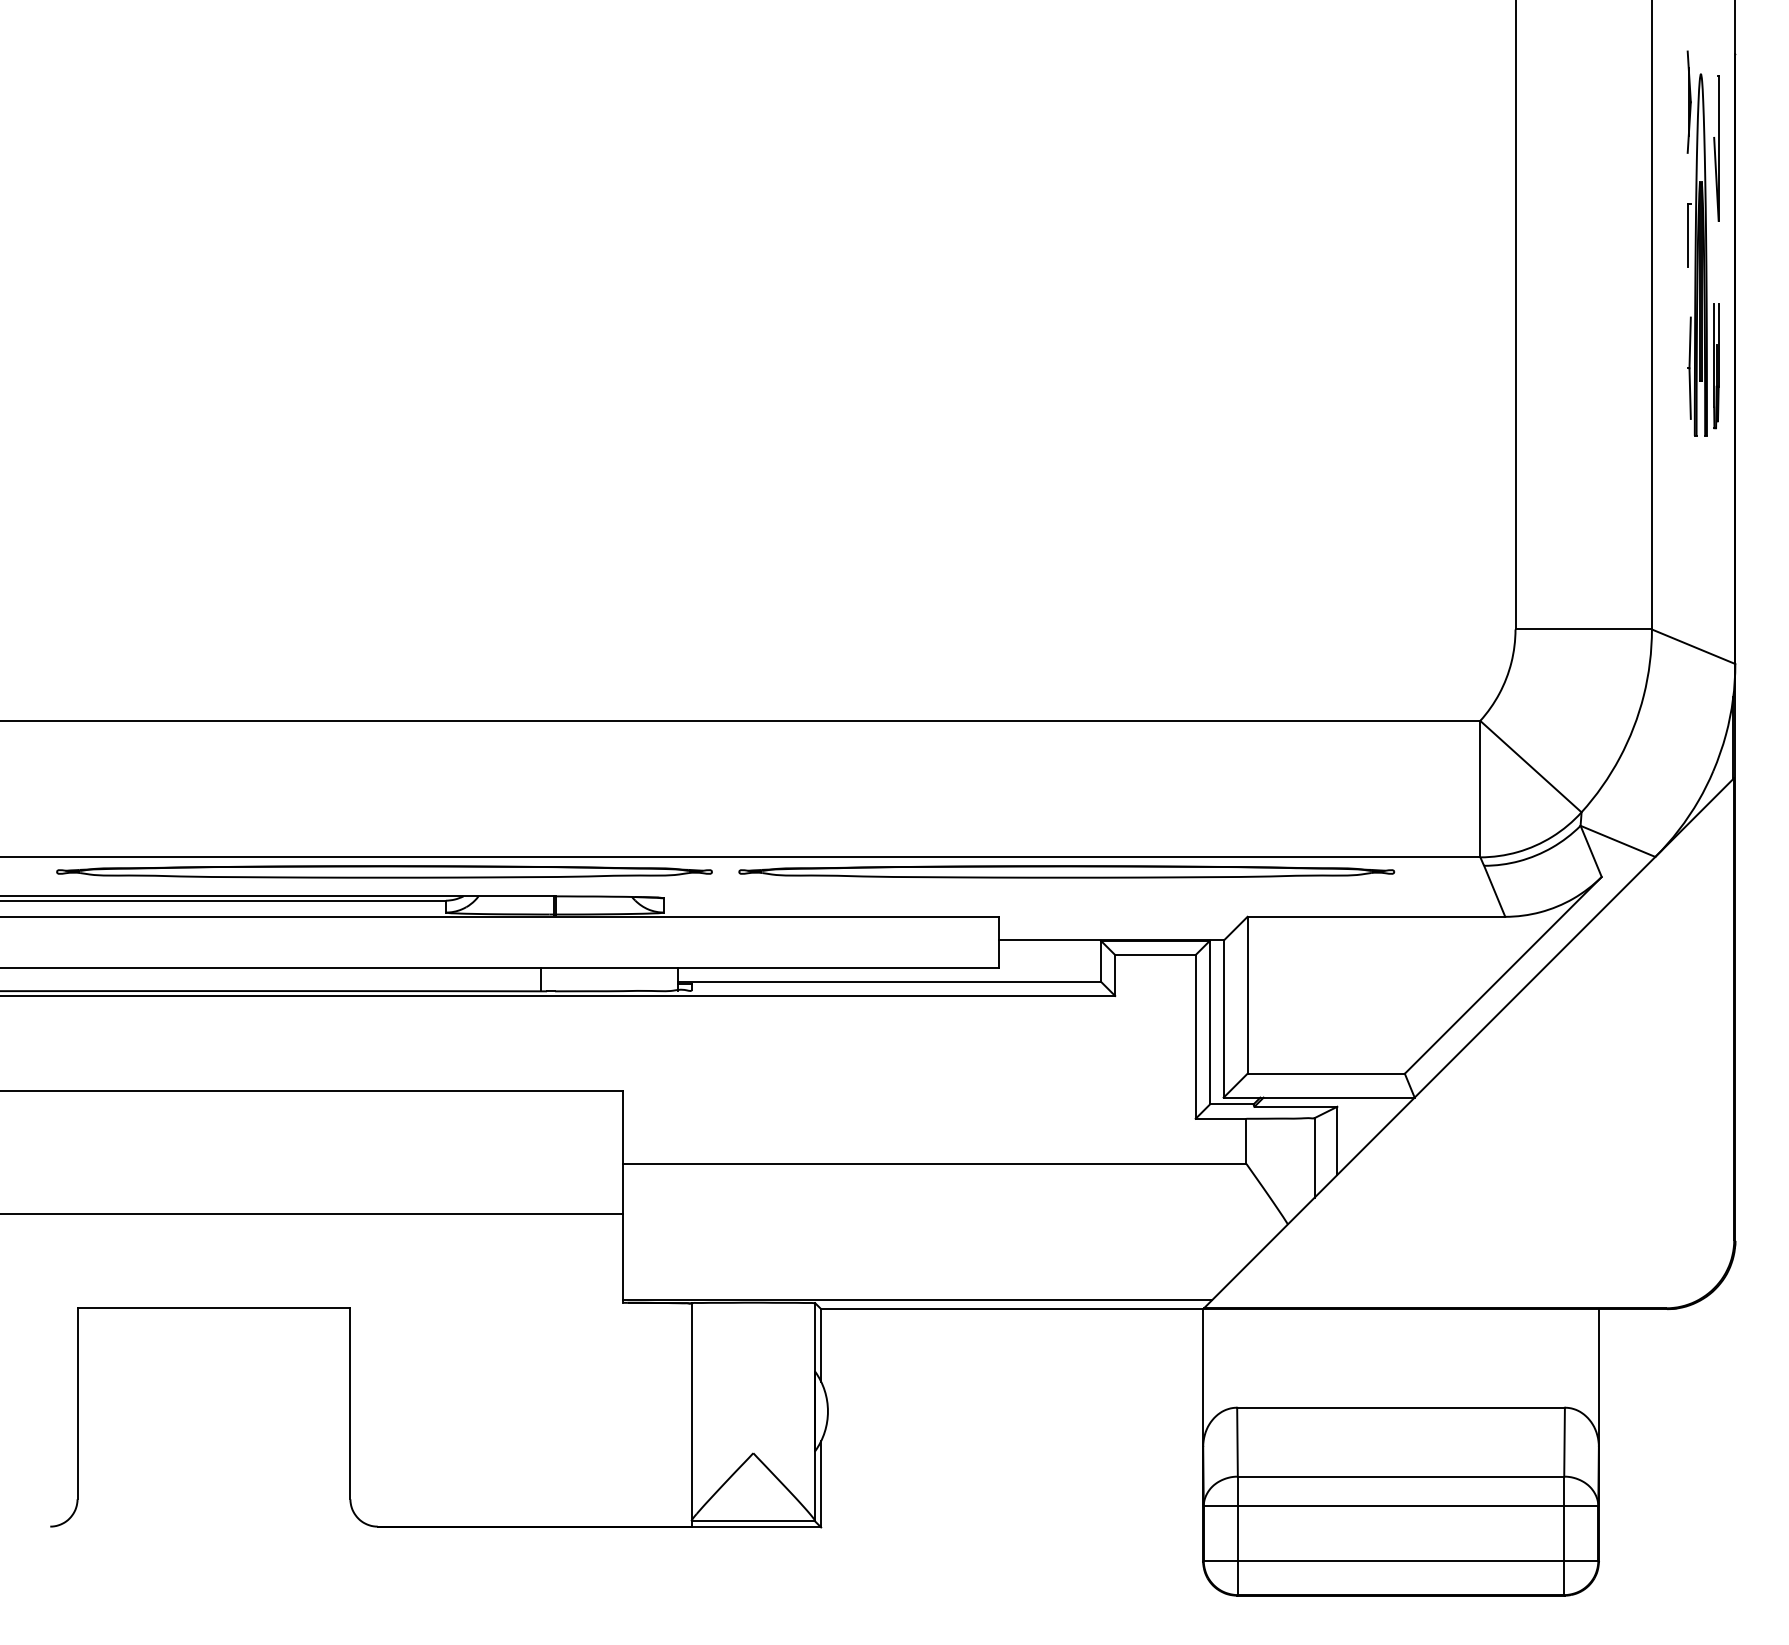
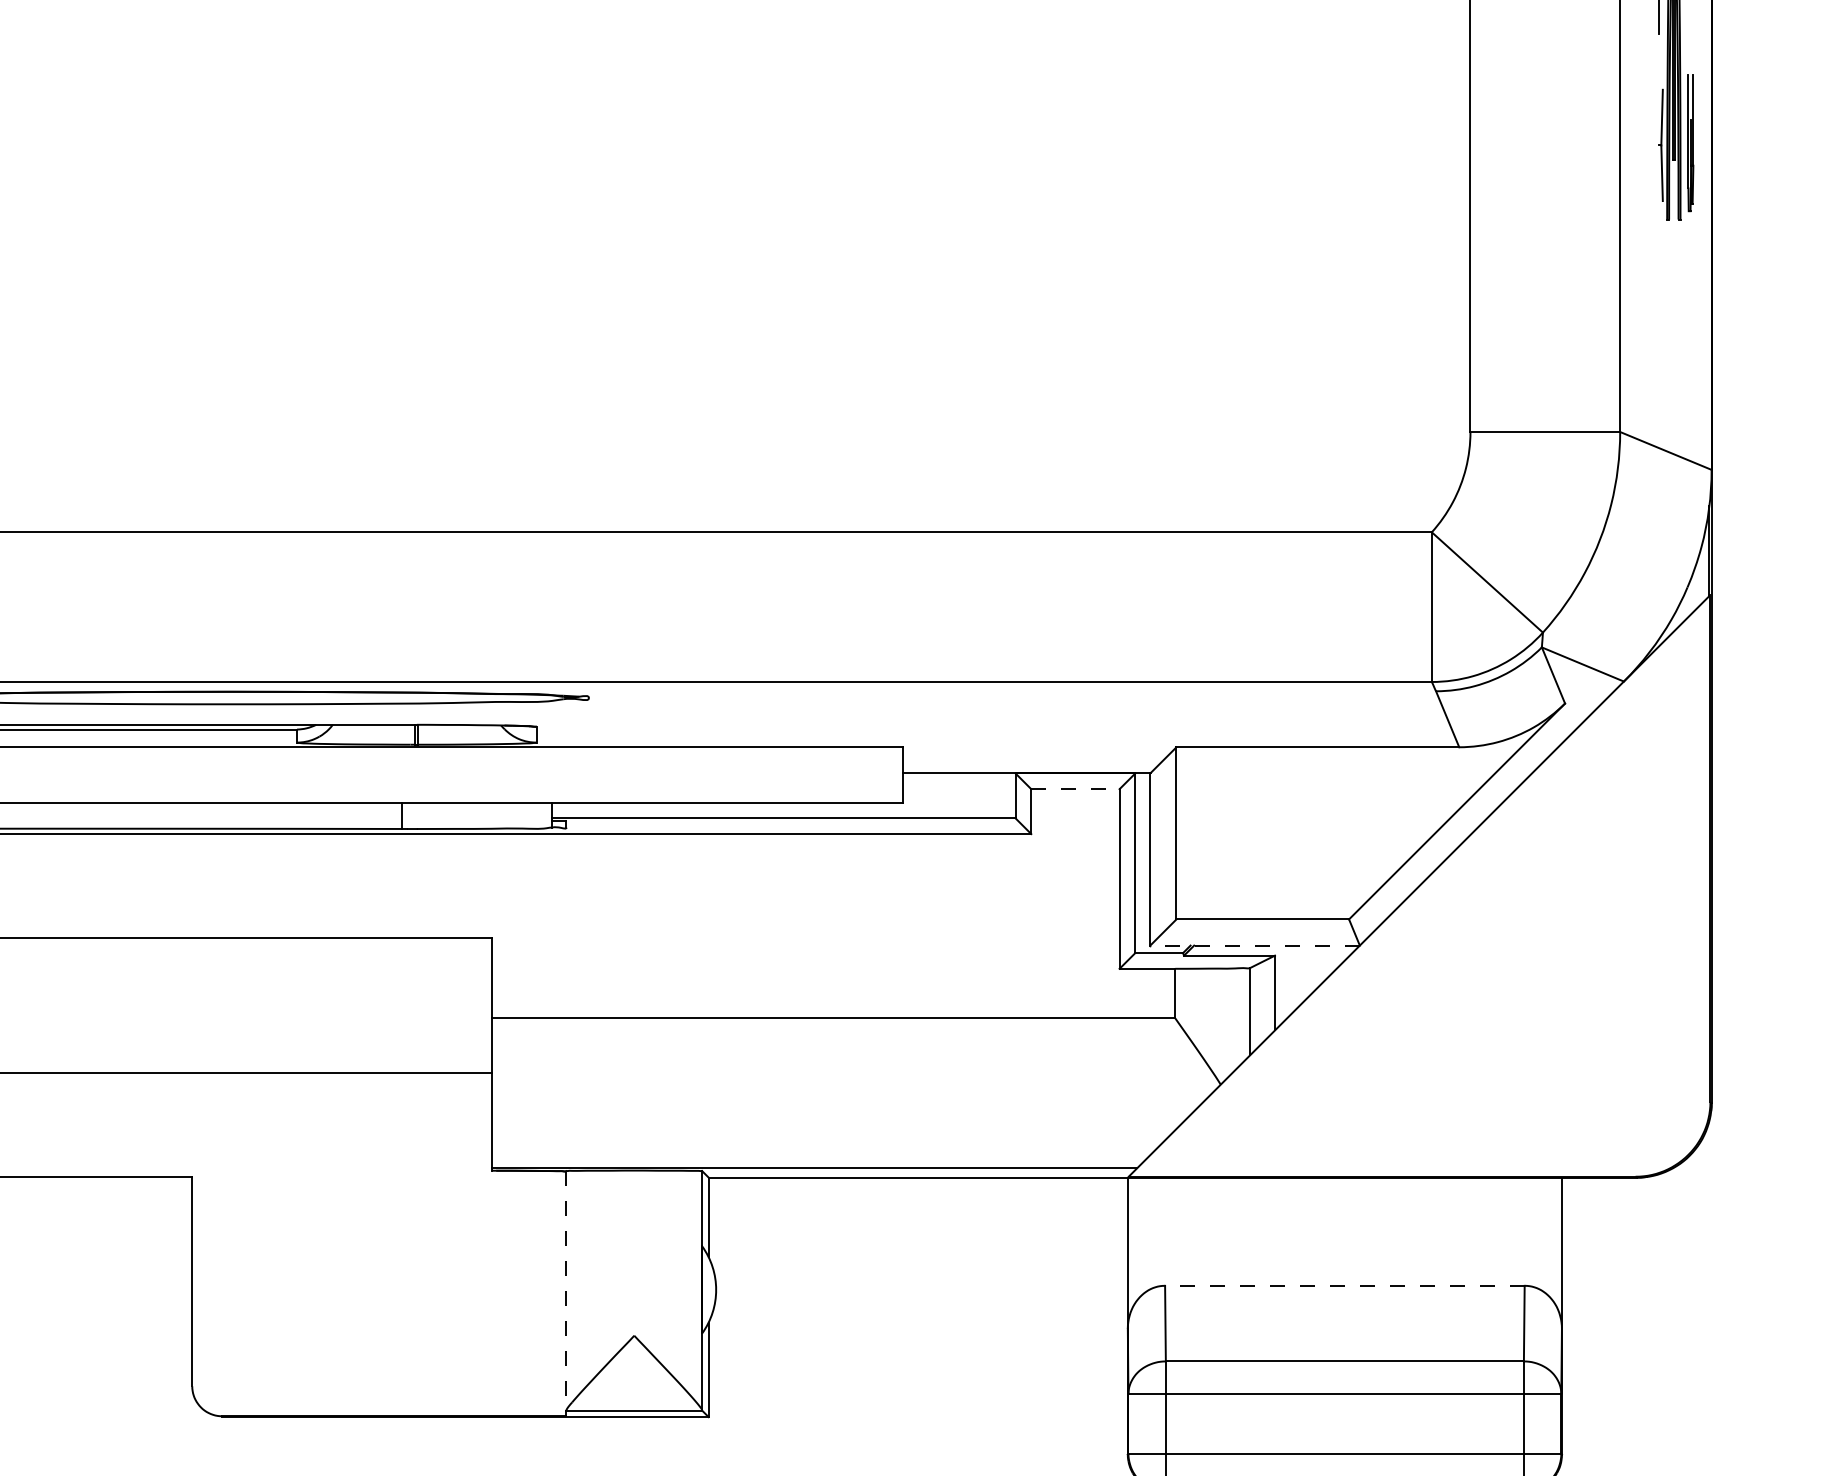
part: (1066, 871) -> (977, 697), removed
line: (1155, 955) -> (1075, 789), solid -> dashed
line: (1319, 1097) -> (1255, 945), solid -> dashed
line: (1401, 1407) -> (1345, 1285), solid -> dashed
line: (691, 1412) -> (566, 1291), solid -> dashed

